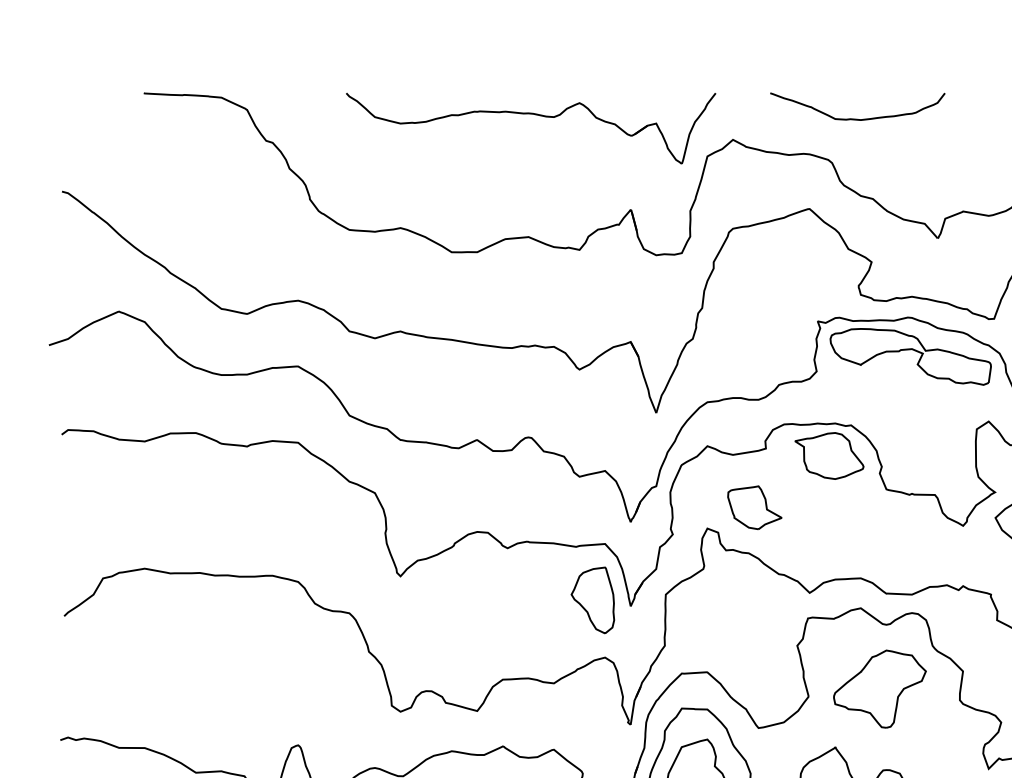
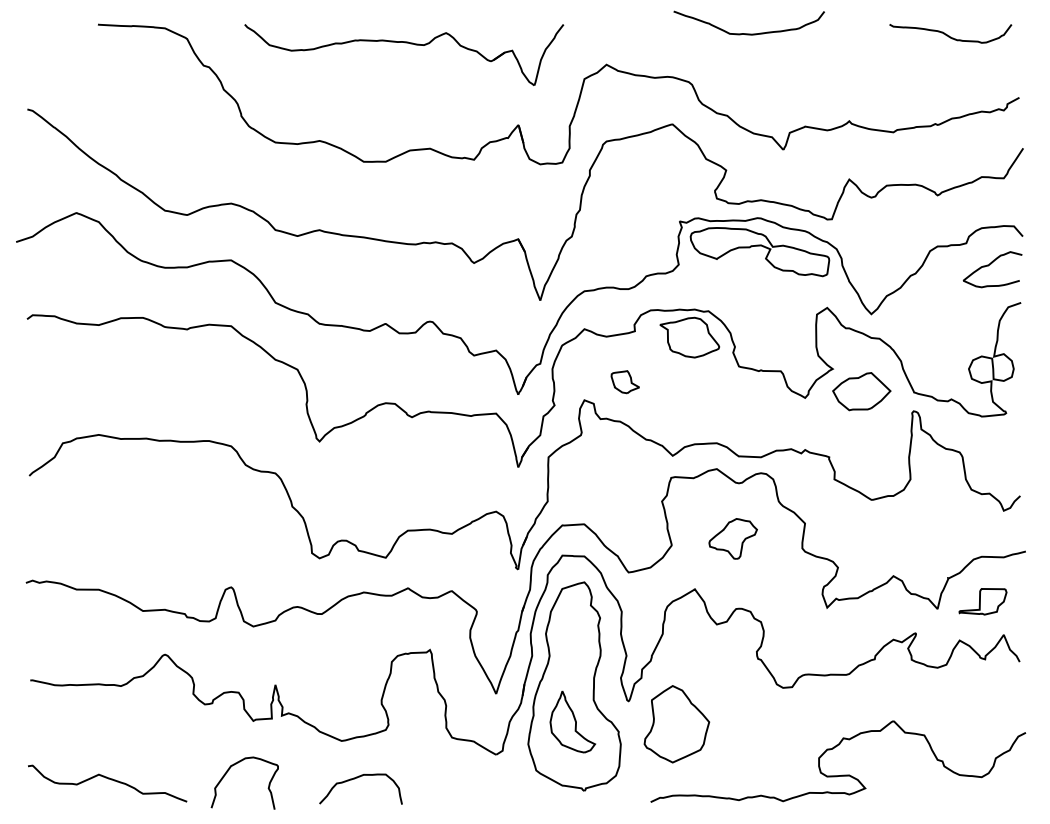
part: (532, 115) -> (405, 43), moved
curve: (856, 118) -> (748, 33), moved
part: (754, 506) -> (625, 381), size x0.6
part: (592, 600) -> (485, 462), removed
part: (878, 688) -> (732, 538), size x0.6

